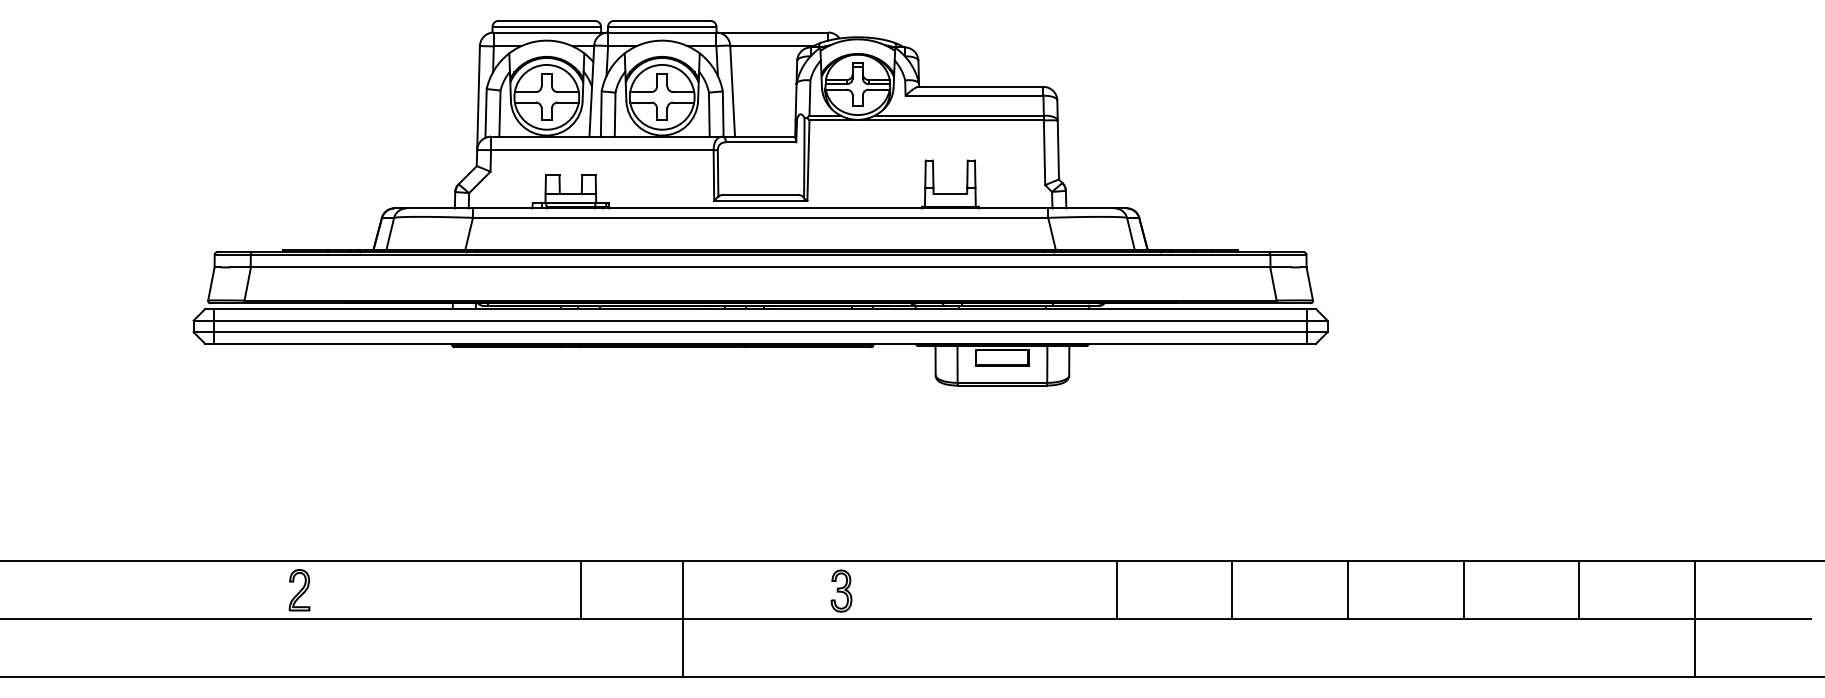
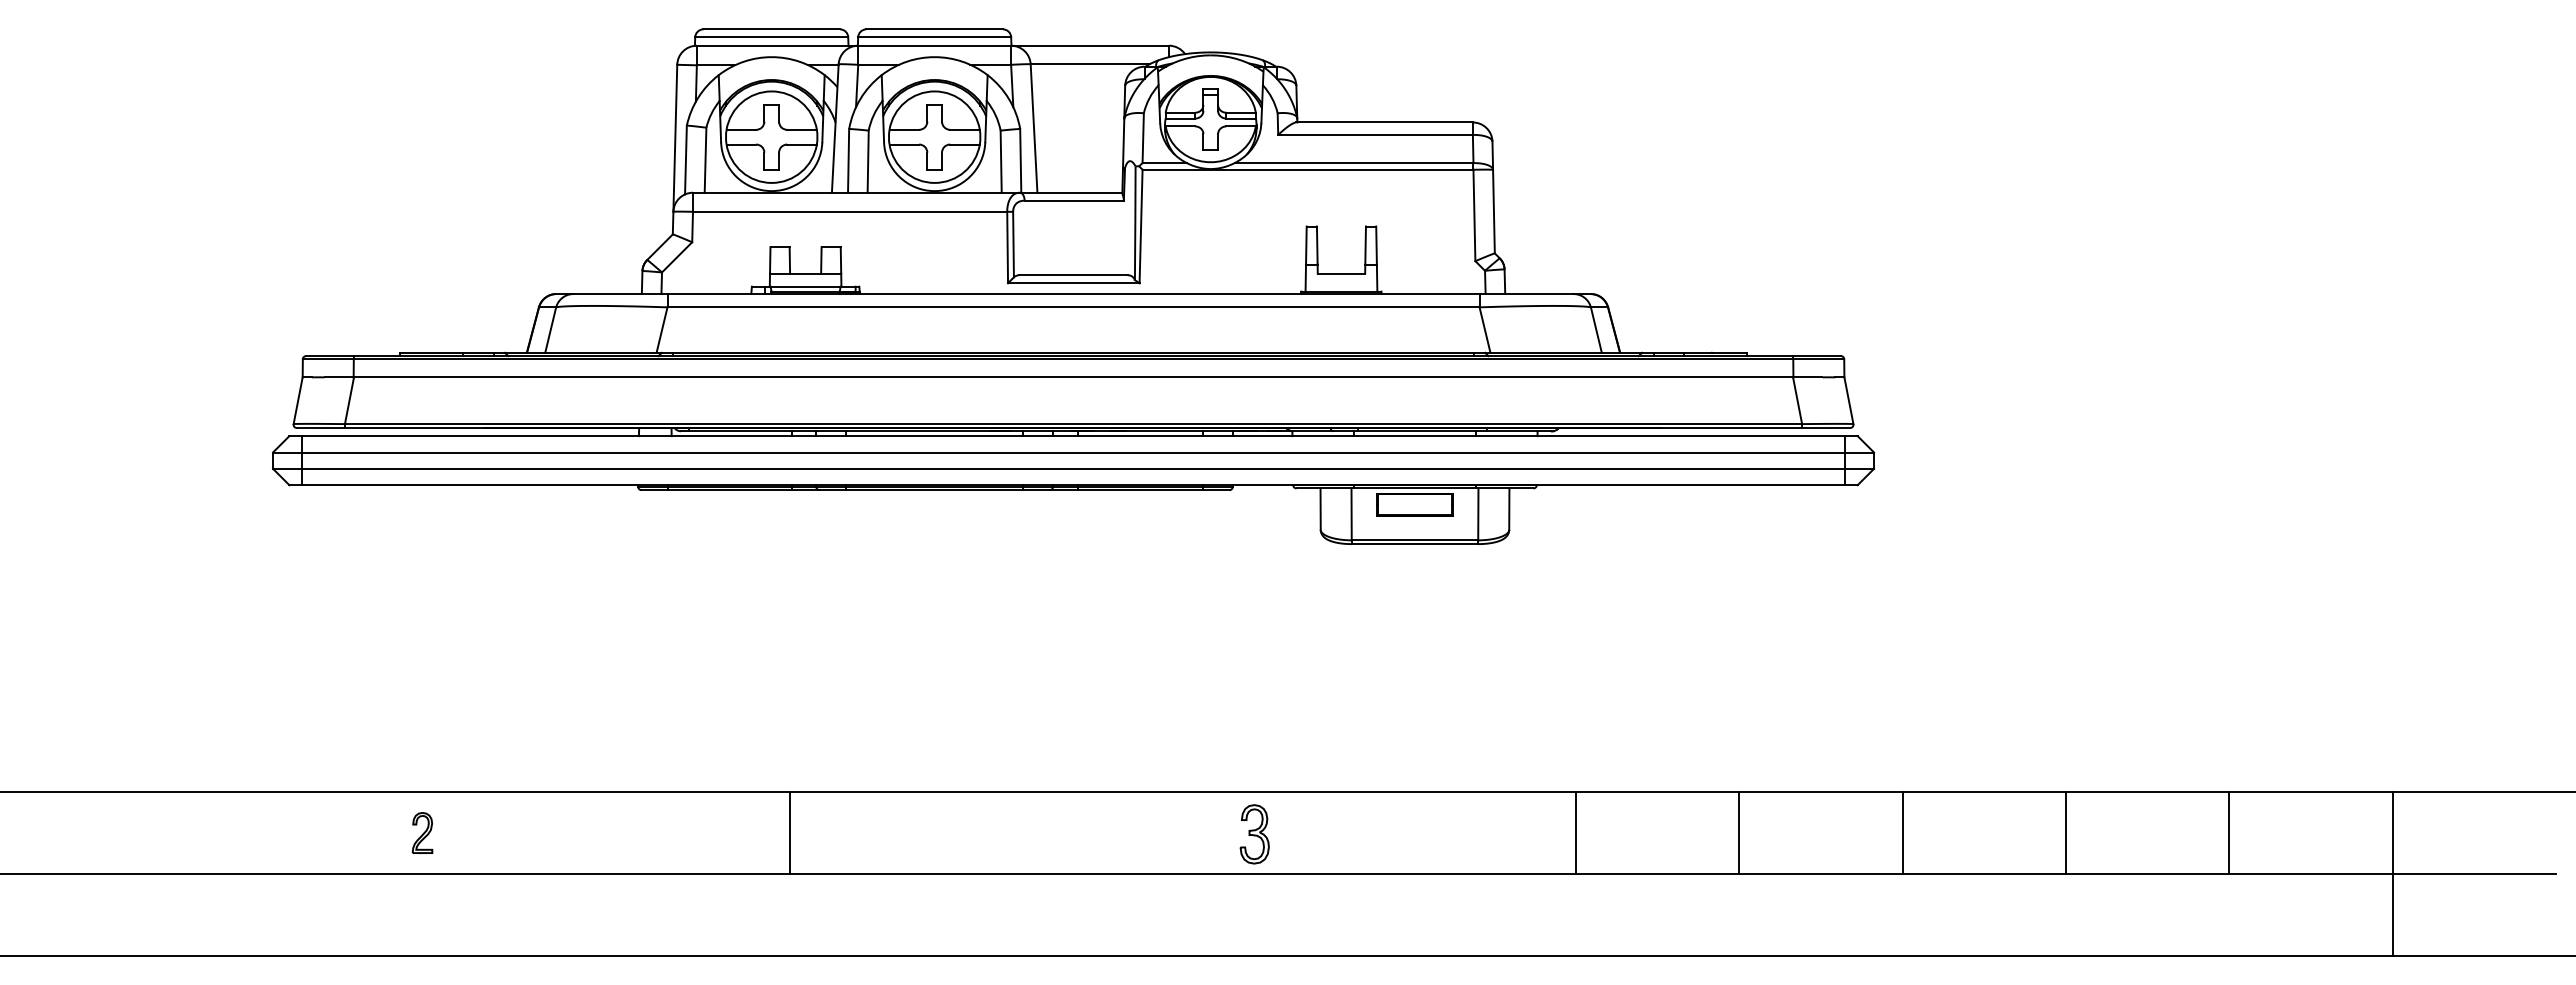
part: (299, 589) -> (422, 832), size x0.7
line: (581, 589) -> (790, 832), moved
part: (841, 591) -> (1254, 834), moved
line: (682, 618) -> (963, 873), removed

